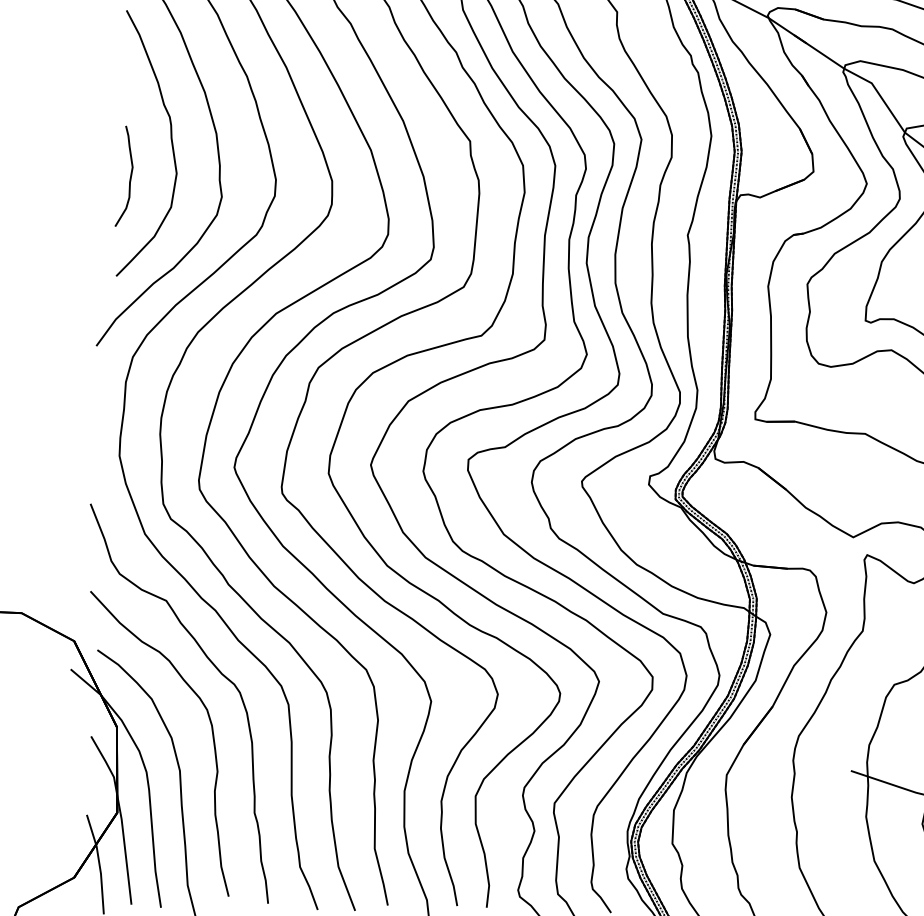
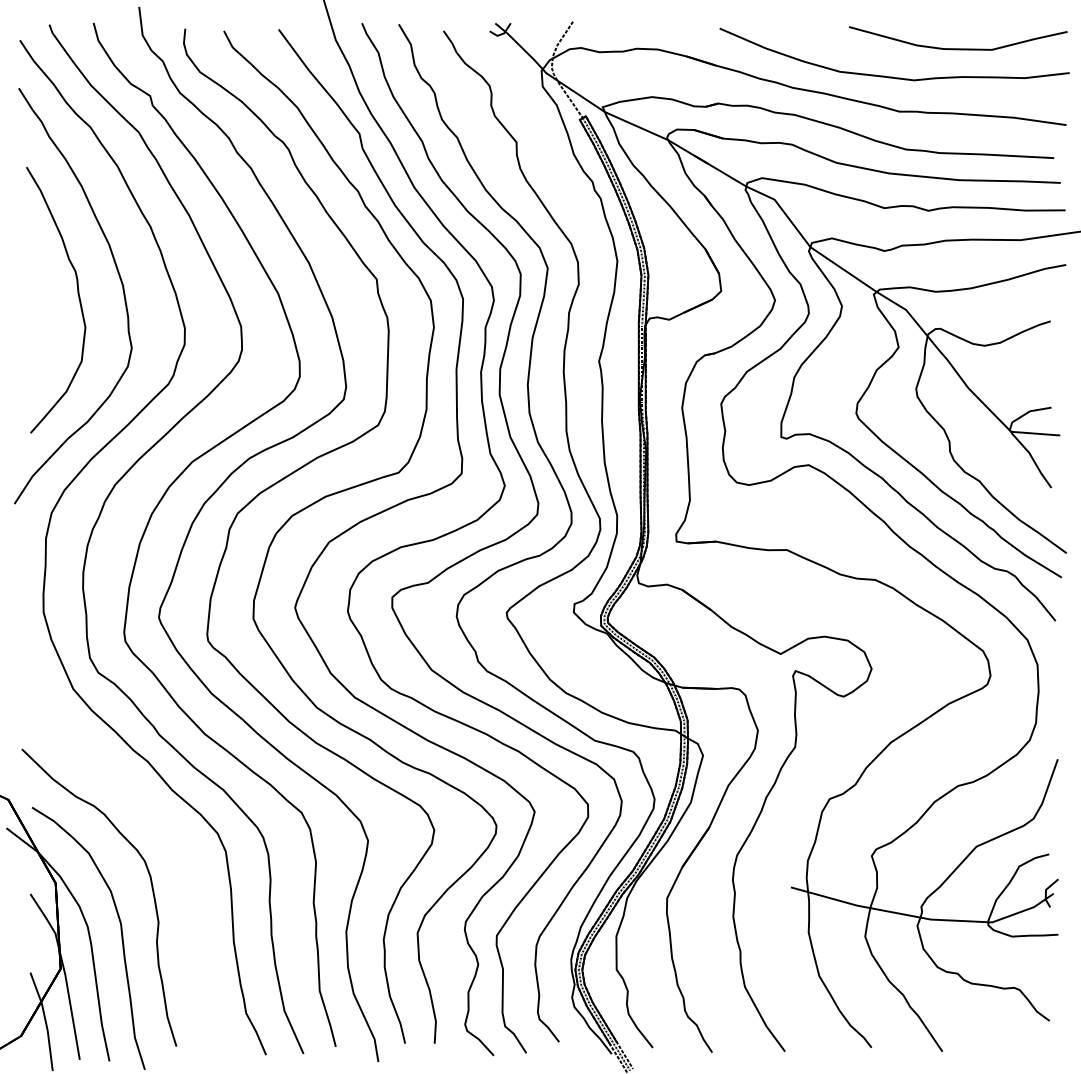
curve: (129, 178) -> (38, 334), removed
curve: (216, 669) -> (152, 820), removed

